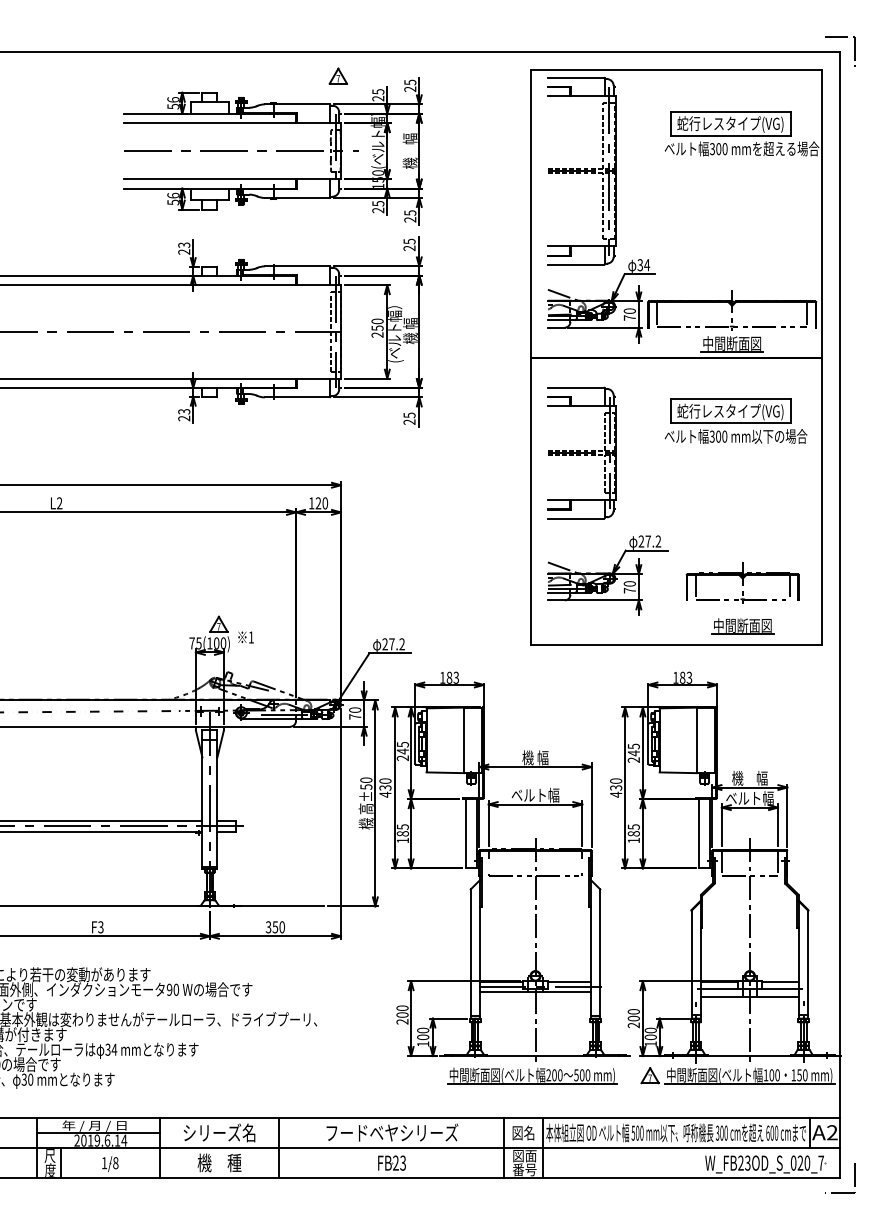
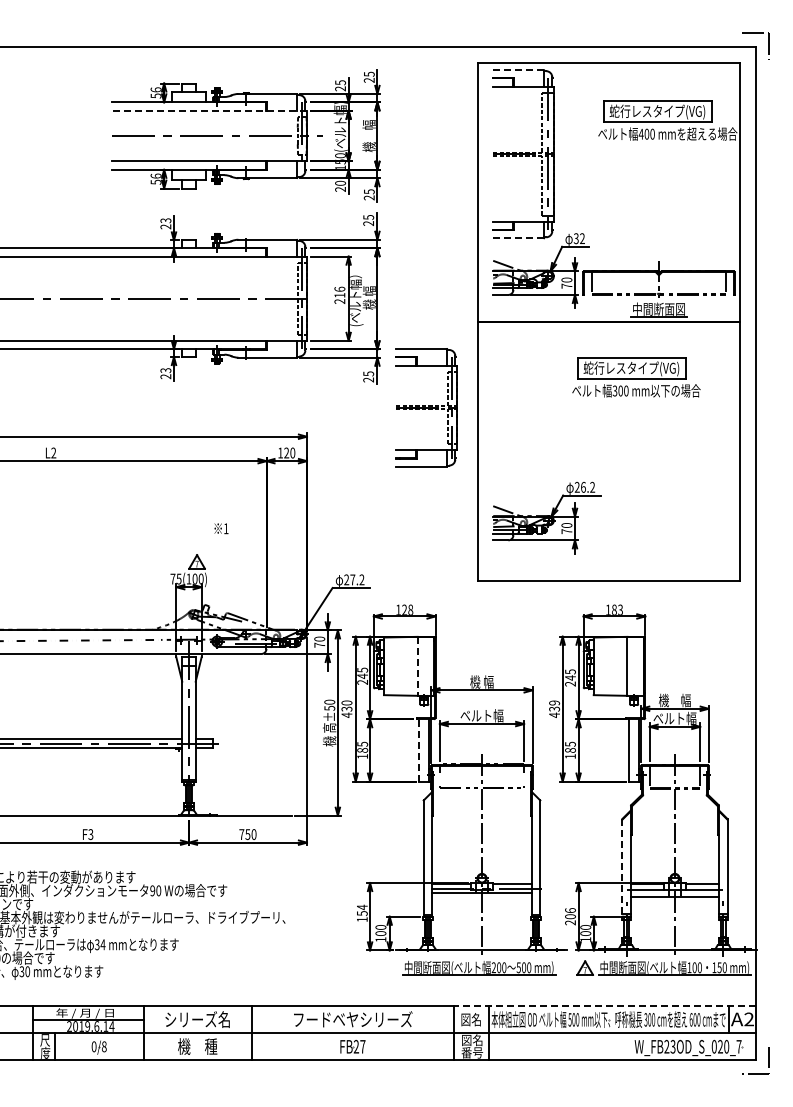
part: (338, 76) -> (304, 68), removed
line: (576, 78) -> (518, 70), solid -> dashed
line: (232, 122) -> (209, 110), solid -> dashed
text: (711, 148) -> (640, 133), 300 -> 400
text: (378, 202) -> (340, 182), 25 -> 20
line: (576, 264) -> (518, 238), solid -> dashed
text: (647, 264) -> (582, 238), 34 -> 32
text: (377, 323) -> (339, 291), 250 -> 216
part: (736, 421) -> (636, 377), moved
part: (581, 452) -> (426, 407), moved
text: (648, 540) -> (583, 486), 27.2 -> 26.2
part: (742, 582) -> (668, 524), removed
part: (742, 626) -> (668, 563), removed
text: (246, 637) -> (221, 528), moved
text: (452, 677) -> (407, 609), 183 -> 128
line: (463, 740) -> (417, 666), solid -> dashed
text: (616, 780) -> (554, 702), 430 -> 439
line: (466, 832) -> (419, 749), solid -> dashed
text: (268, 927) -> (241, 834), 350 -> 750
line: (691, 963) -> (622, 867), solid -> dashed
text: (633, 1011) -> (570, 910), 200 -> 206
text: (401, 1015) -> (361, 913), 200 -> 154
line: (671, 1118) -> (604, 1006), solid -> dashed
text: (530, 1156) -> (477, 1040), 図面 -> 図名
text: (103, 1162) -> (93, 1046), 1/8 -> 0/8
text: (402, 1162) -> (362, 1046), FB23 -> FB27

